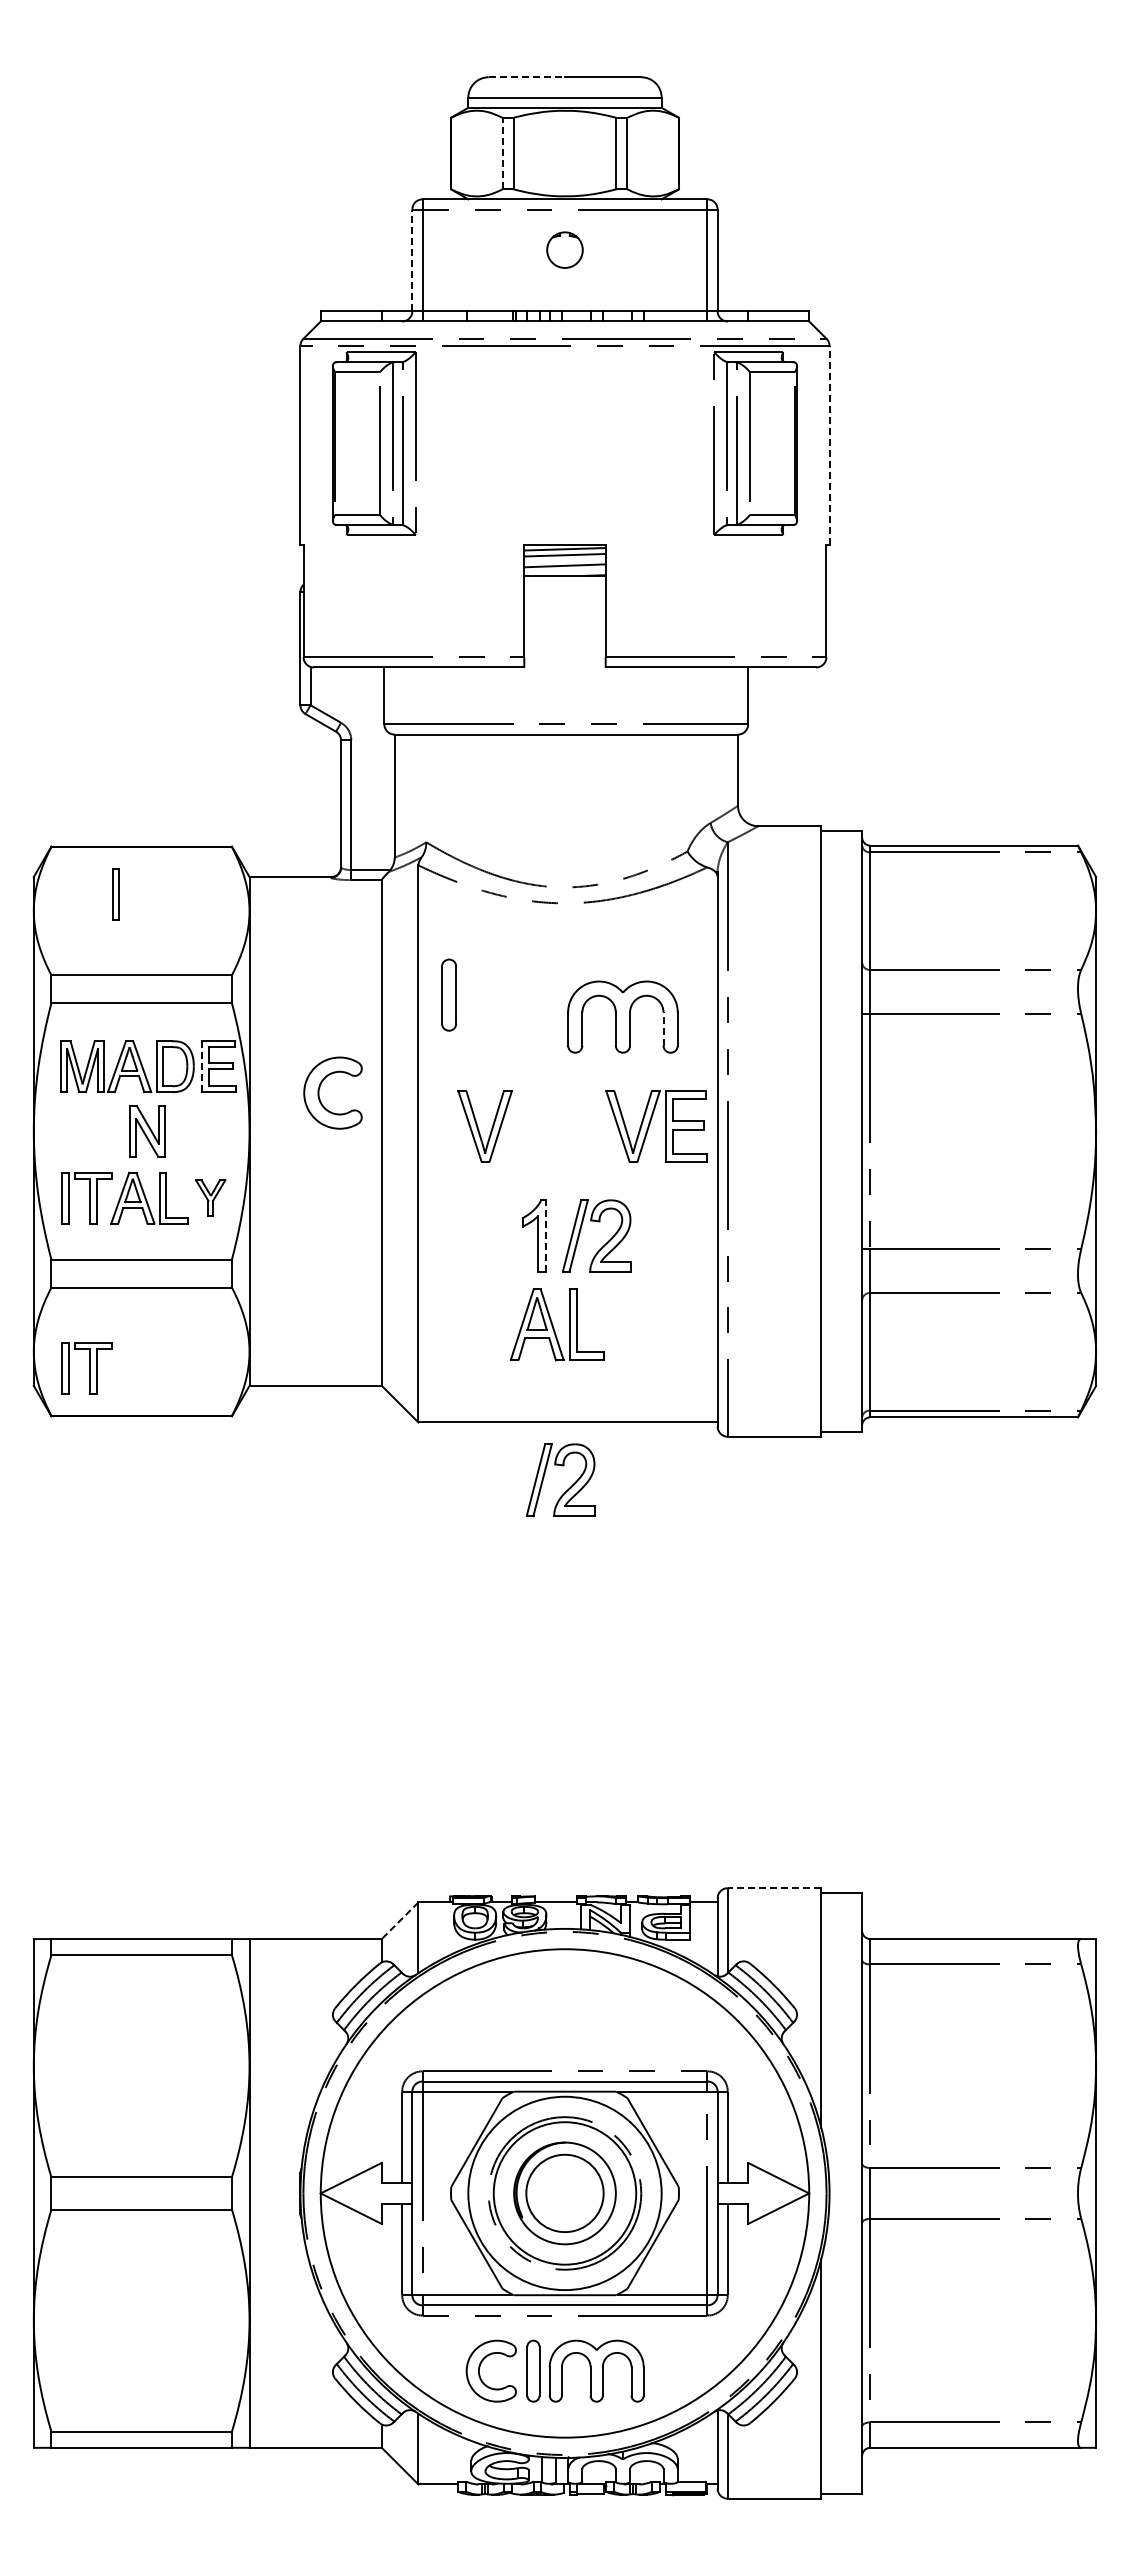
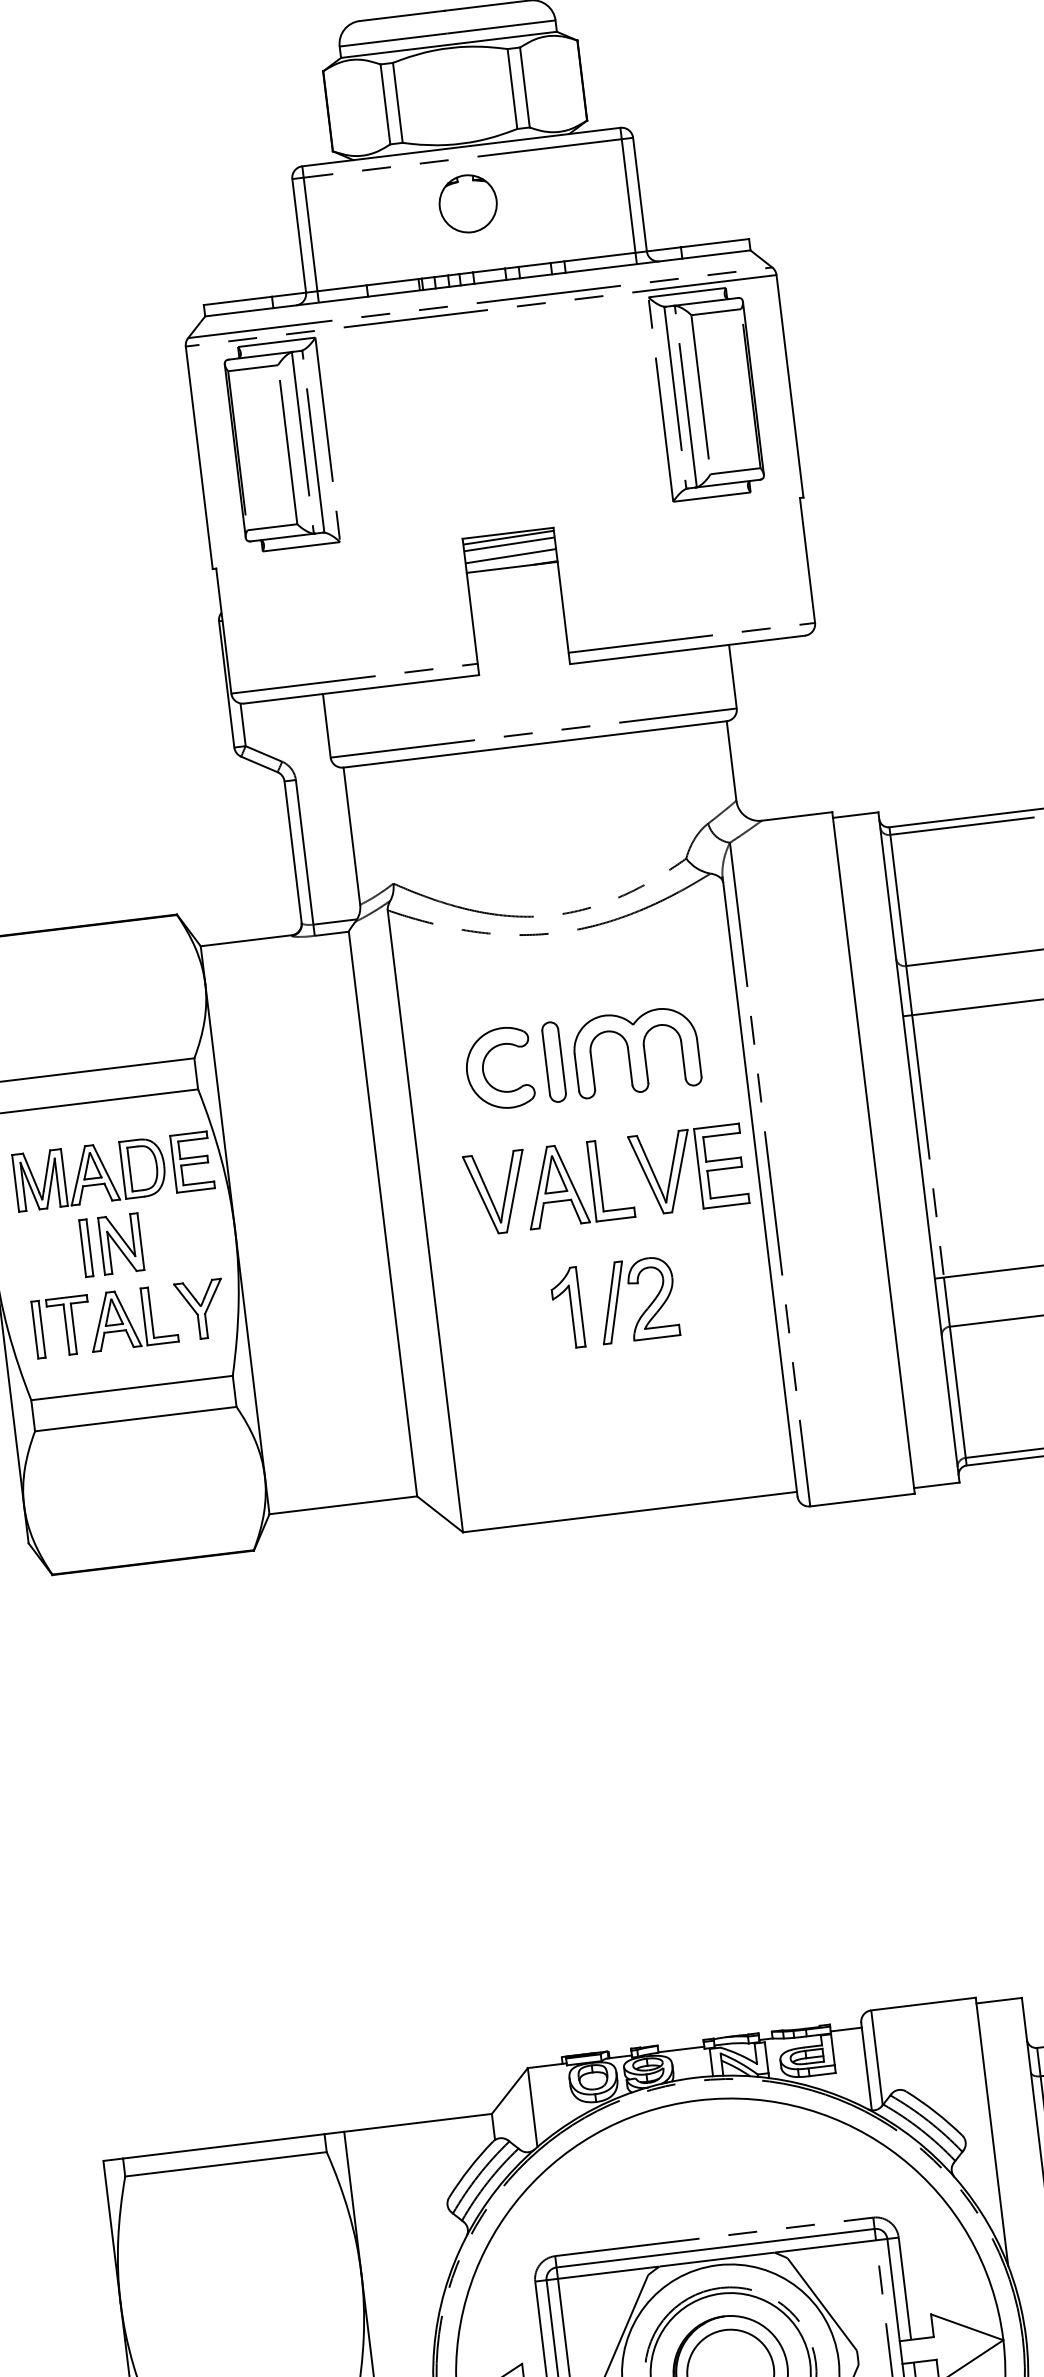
line: (527, 77) -> (403, 16), dashed -> solid
line: (502, 153) -> (385, 104), dashed -> solid
part: (564, 249) -> (467, 203), size x1.43
line: (412, 260) -> (299, 235), dashed -> solid
line: (829, 445) -> (789, 386), dashed -> solid
part: (115, 894) -> (85, 1248), moved
part: (449, 994) -> (554, 1061), moved
line: (663, 1029) -> (683, 1060), dashed -> solid
line: (202, 1066) -> (173, 1164), dashed -> solid
part: (320, 1087) -> (484, 1064), moved
part: (210, 1197) -> (200, 1309), size x1.43
line: (546, 1235) -> (580, 1306), dashed -> solid
part: (557, 1324) -> (578, 1183), moved
part: (86, 1368) -> (85, 1516), removed
part: (569, 1487) -> (640, 1584), removed
line: (774, 1888) -> (923, 2004), dashed -> solid
line: (400, 1920) -> (510, 2090), dashed -> solid

